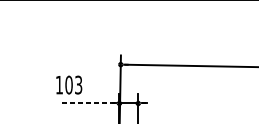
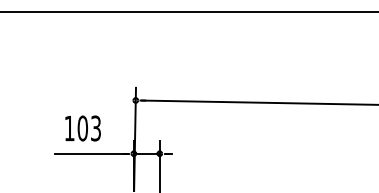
text: (68, 85) -> (82, 128), moved
line: (87, 103) -> (90, 153), dashed -> solid

